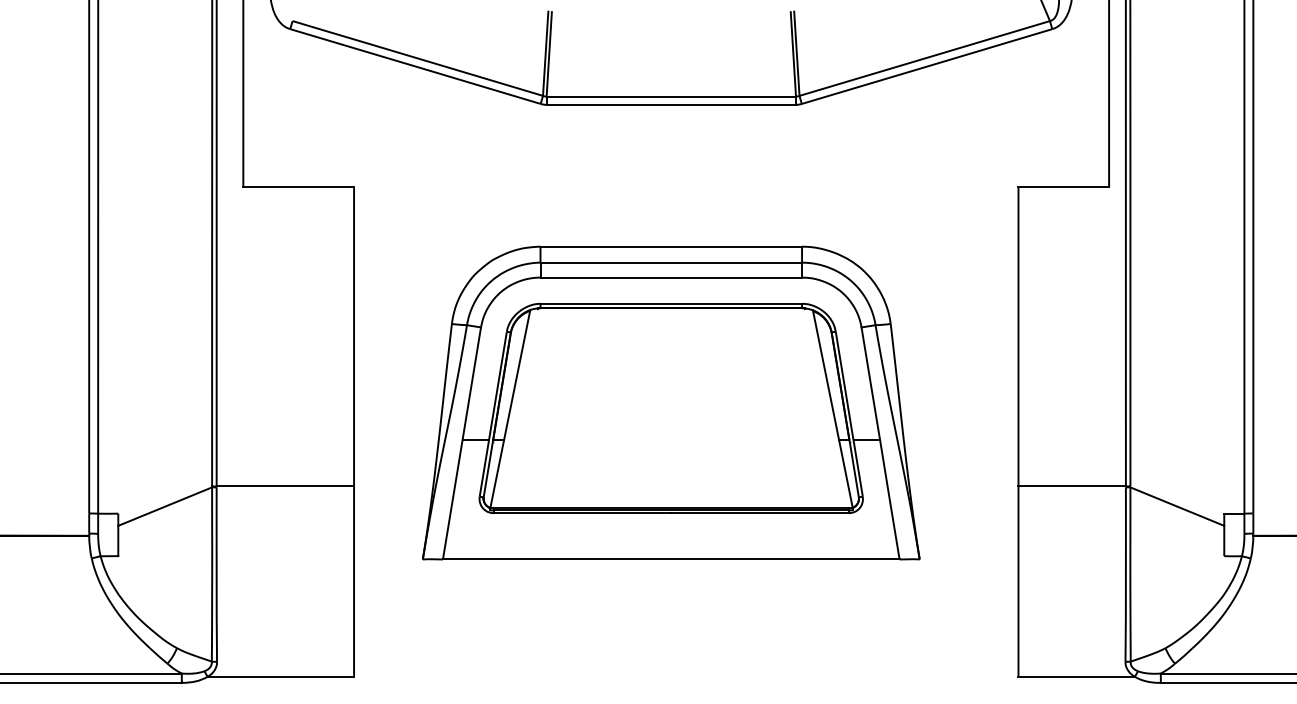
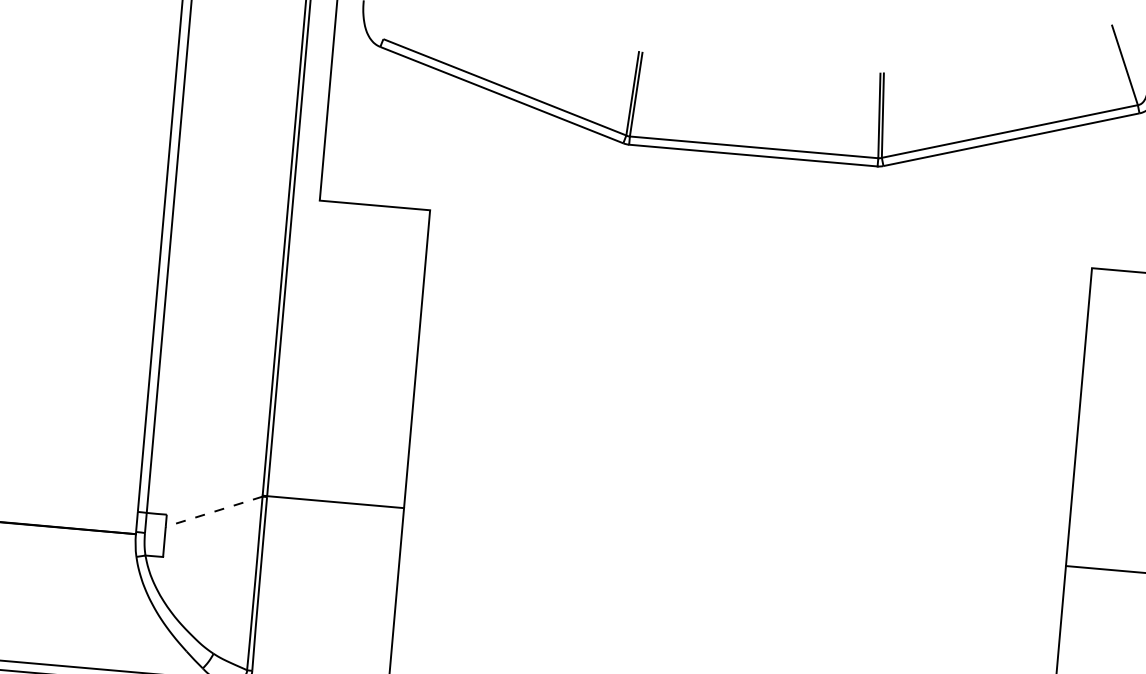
part: (671, 402) -> (727, 452), removed
line: (165, 506) -> (214, 511), solid -> dashed

